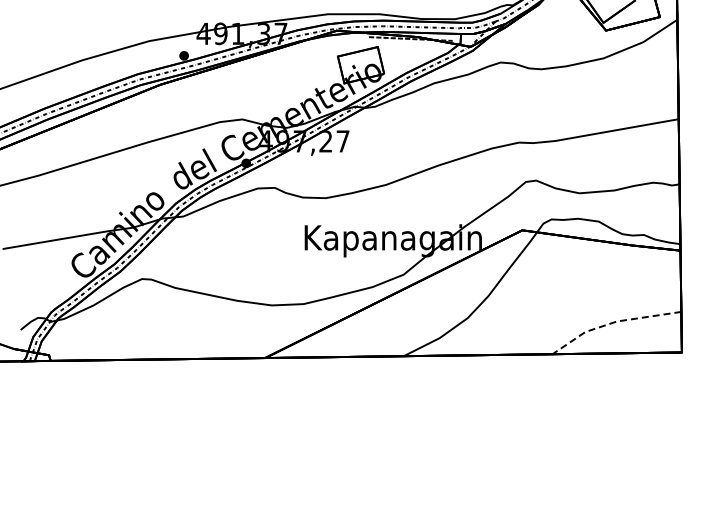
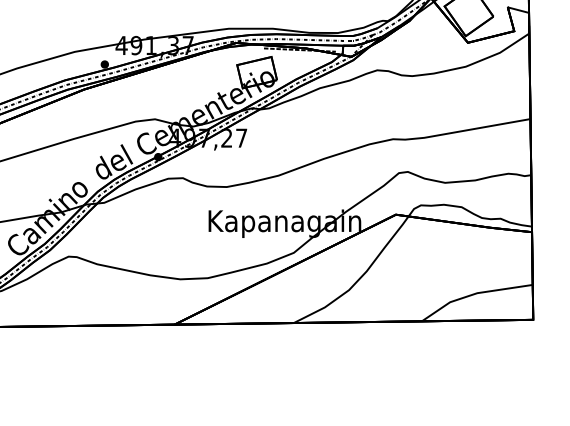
line: (613, 322) -> (474, 294), dashed -> solid

